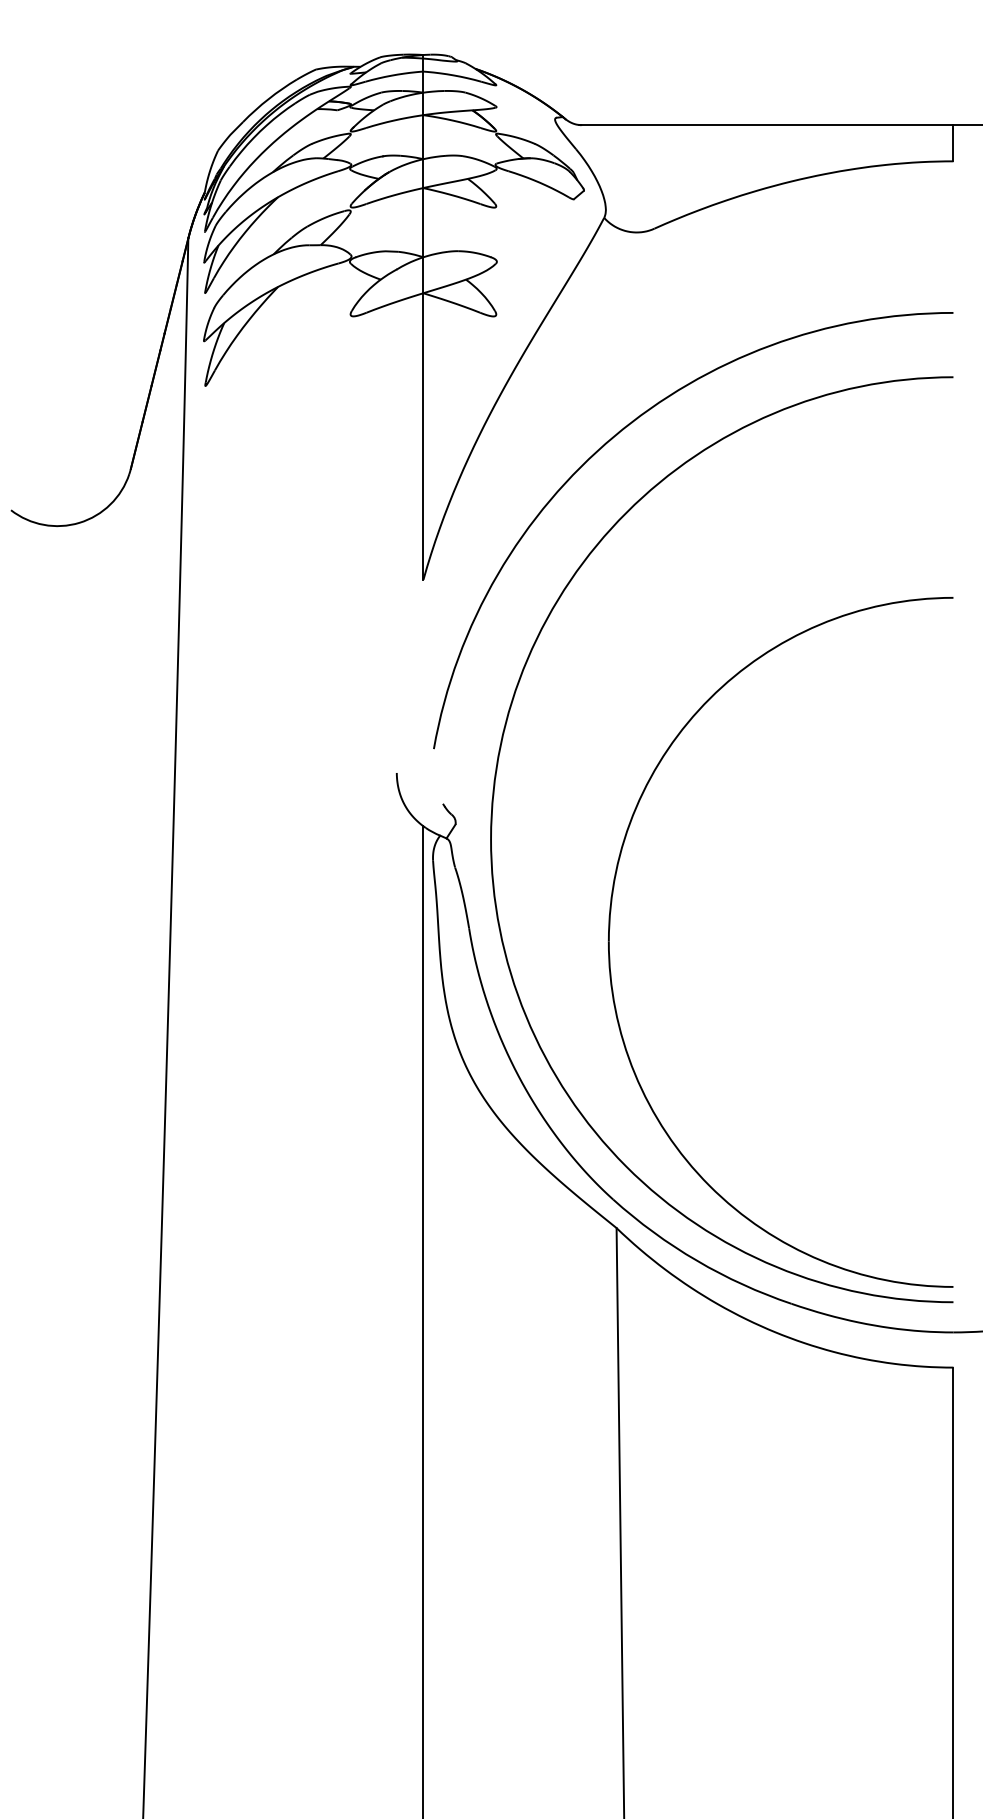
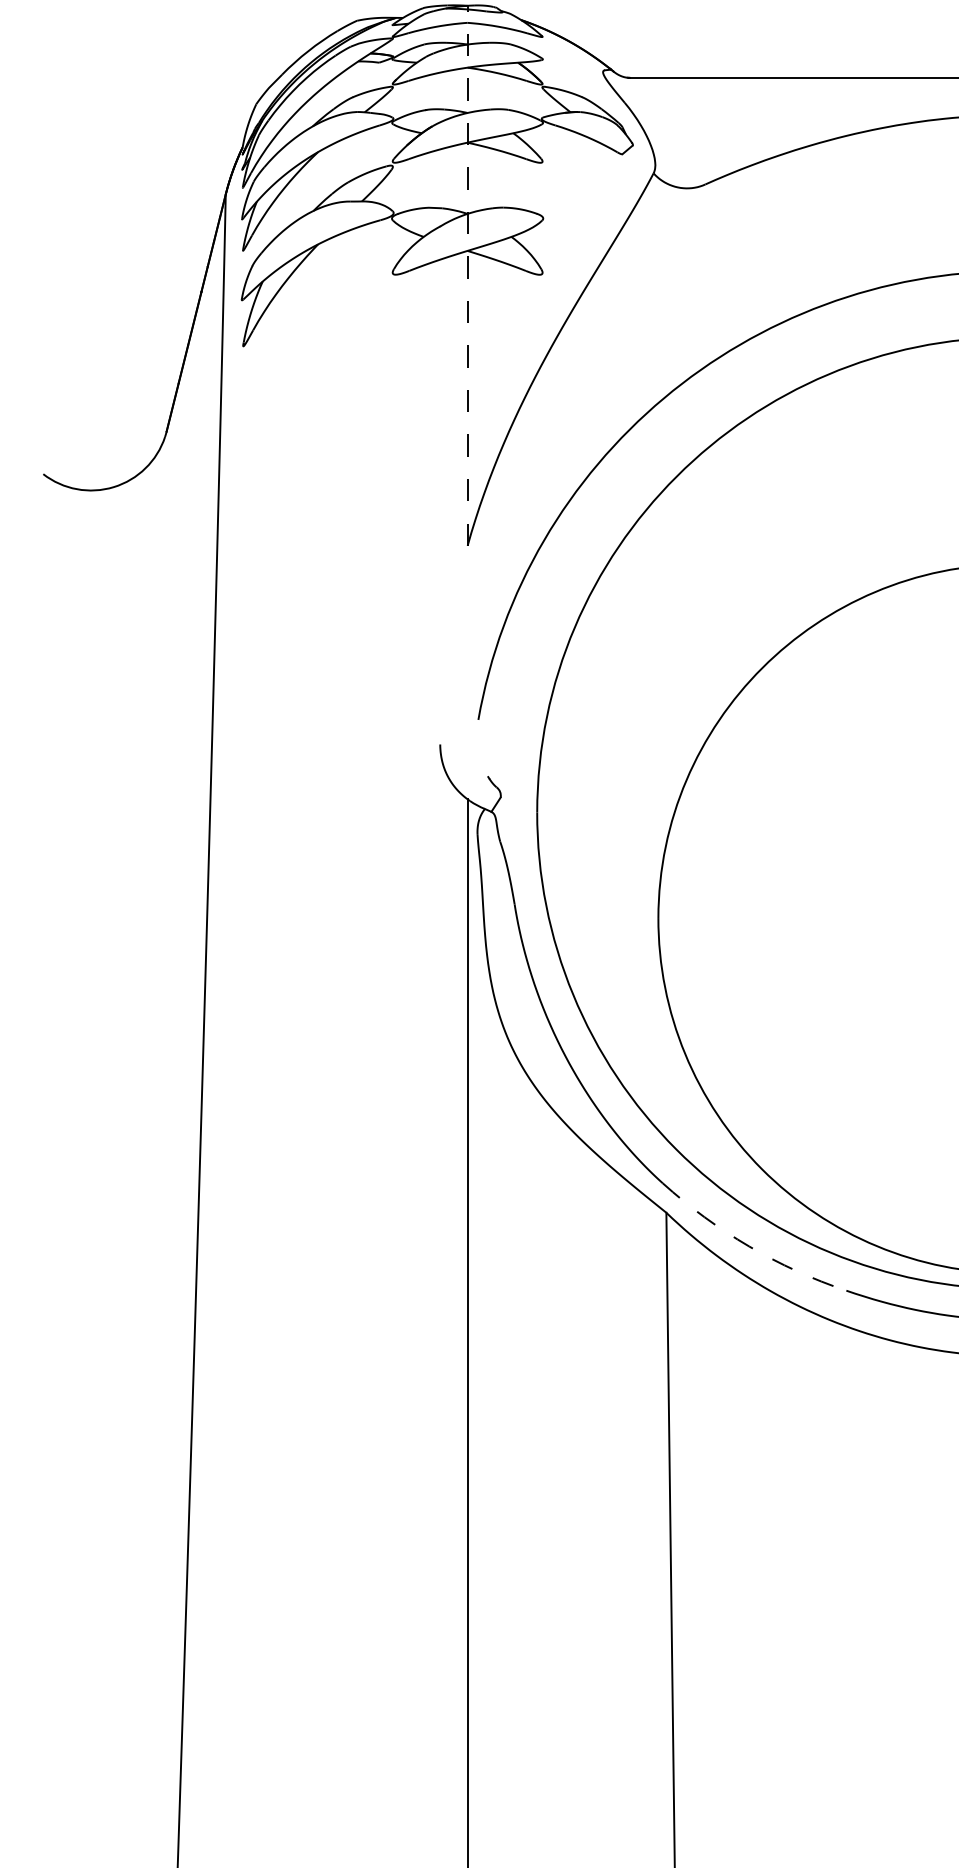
line: (423, 316) -> (467, 274), solid -> dashed
arc: (697, 1260) -> (749, 1246), solid -> dashed

